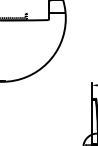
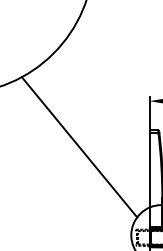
line: (59, 106) -> (79, 146), added

